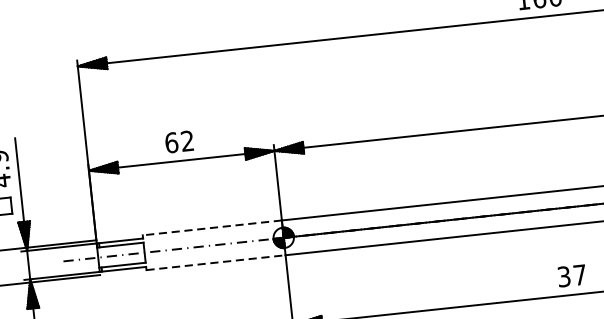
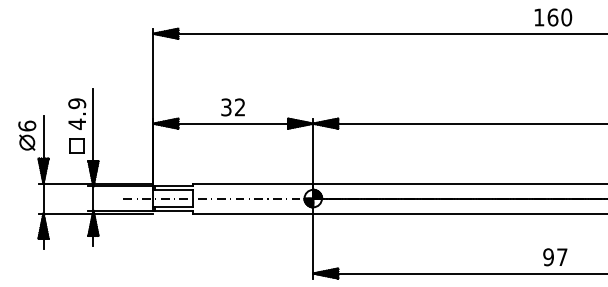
text: (171, 142) -> (226, 107), 62 -> 32
line: (212, 227) -> (253, 183), dashed -> solid
line: (216, 262) -> (253, 213), dashed -> solid
text: (564, 277) -> (548, 257), 37 -> 97

